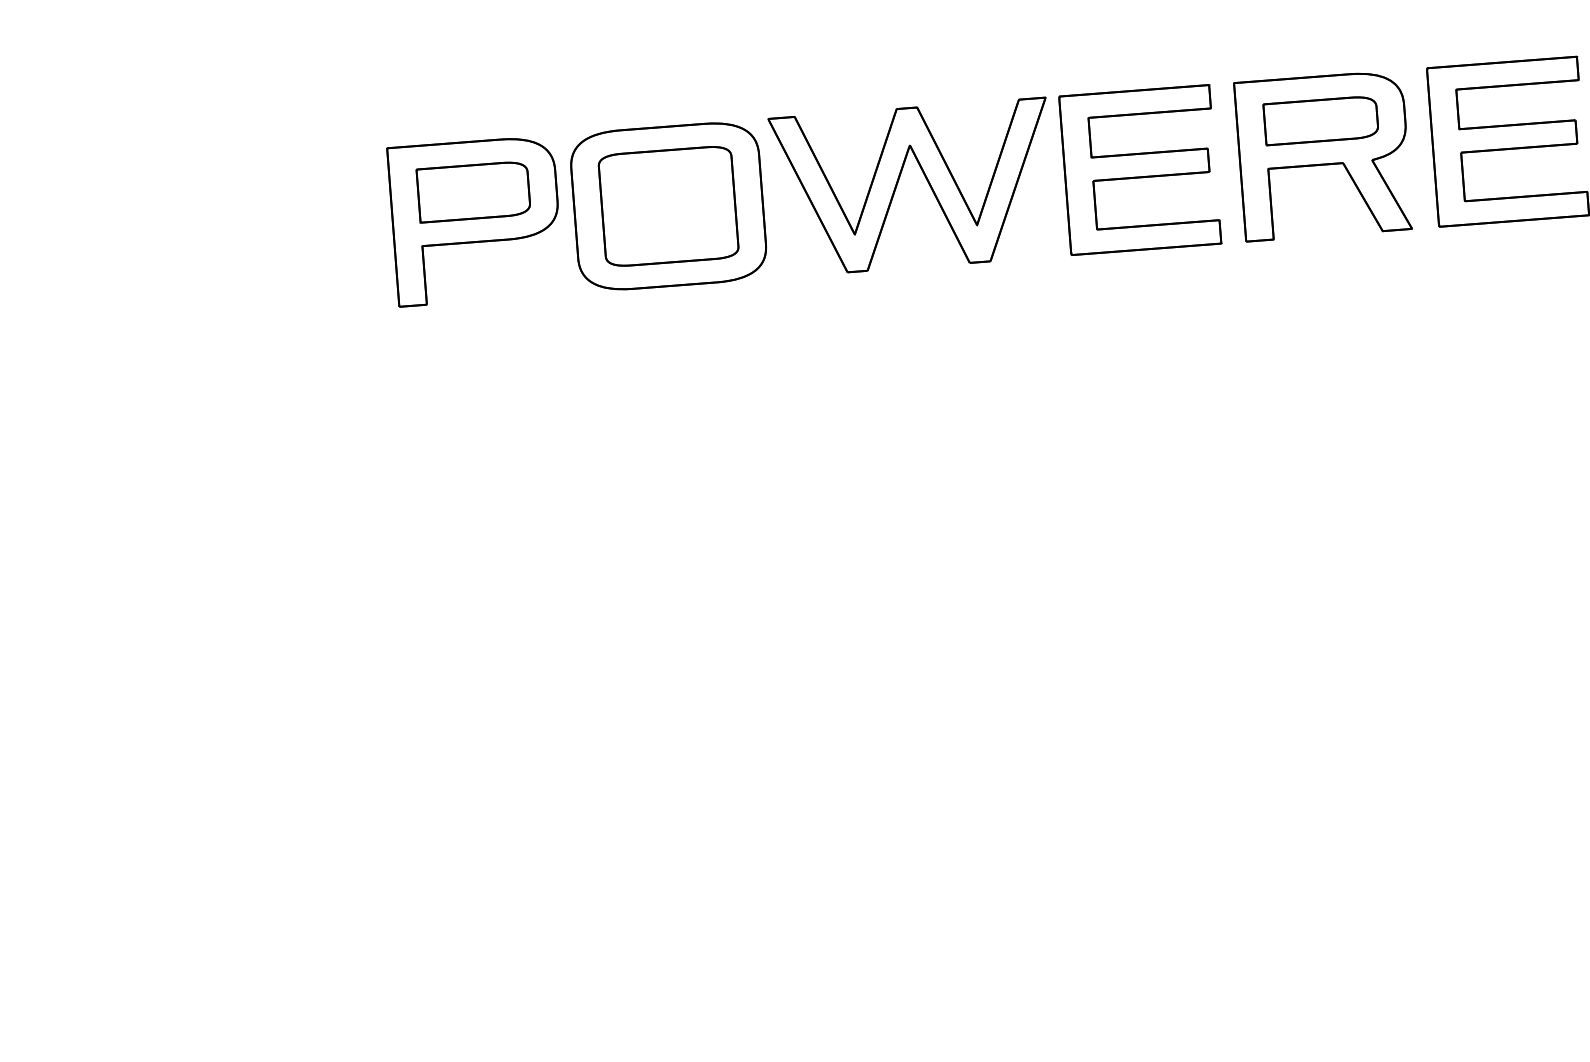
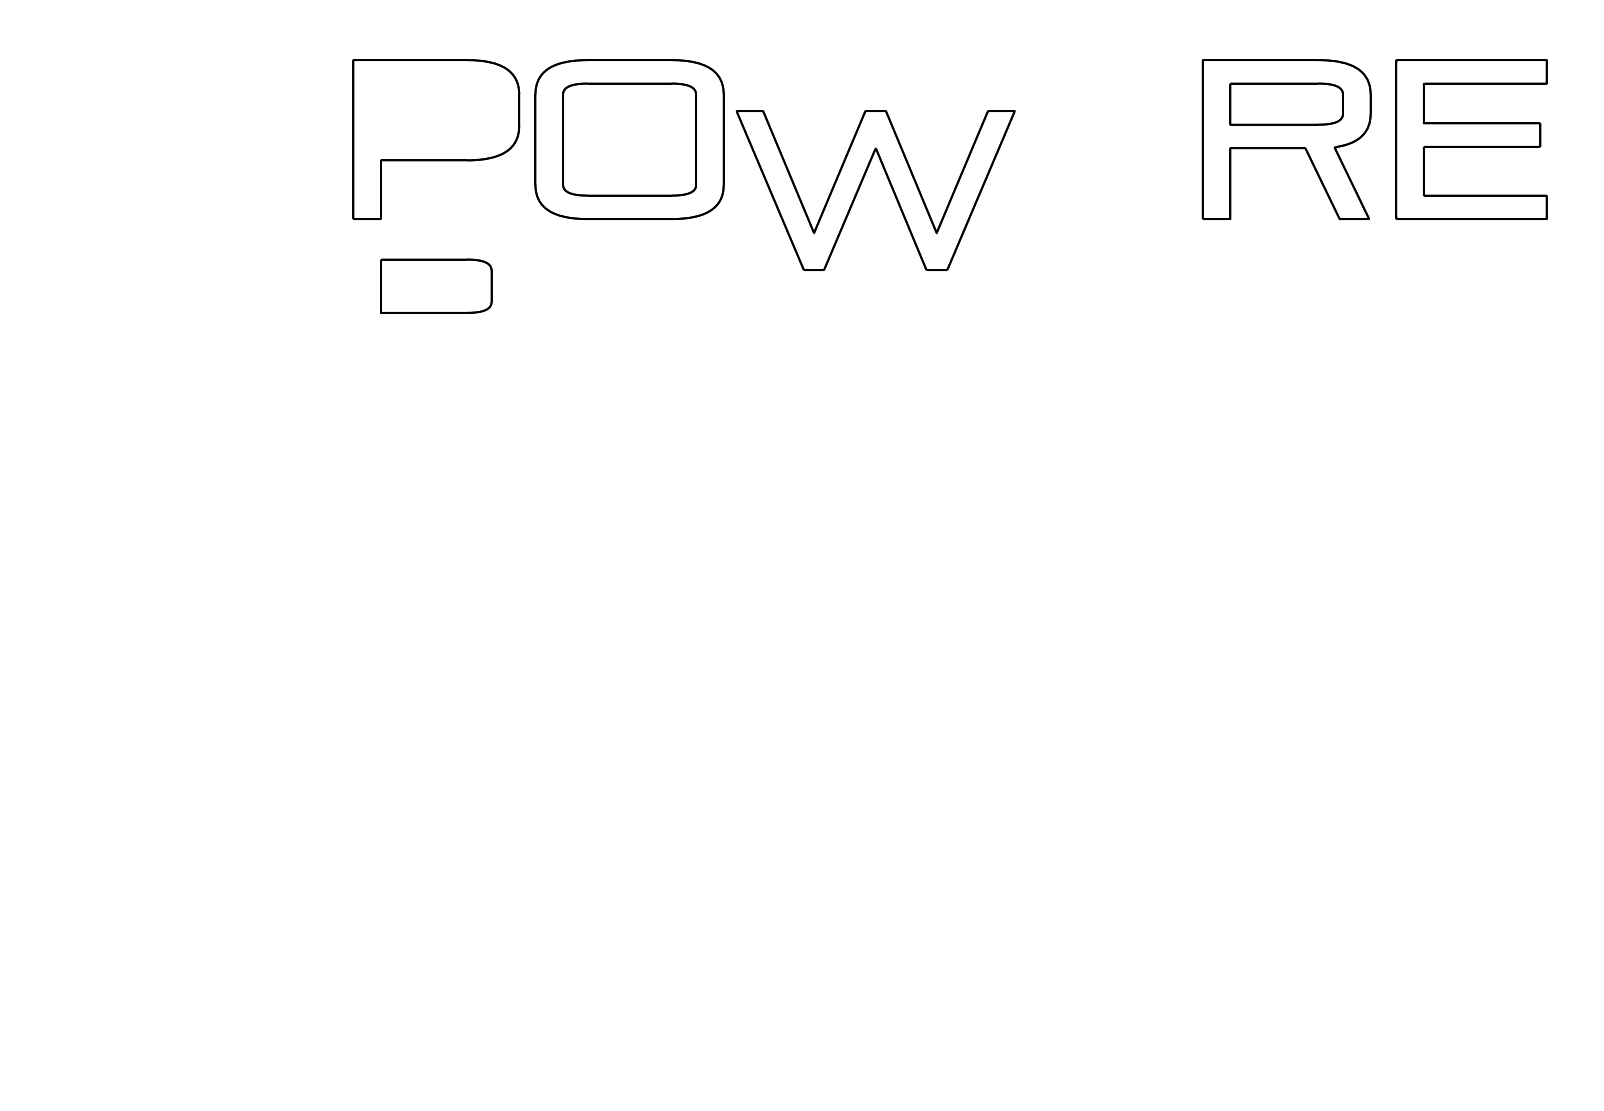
part: (1140, 169) -> (1102, 139), removed
part: (898, 182) -> (861, 184), moved
part: (473, 191) -> (436, 285), moved

